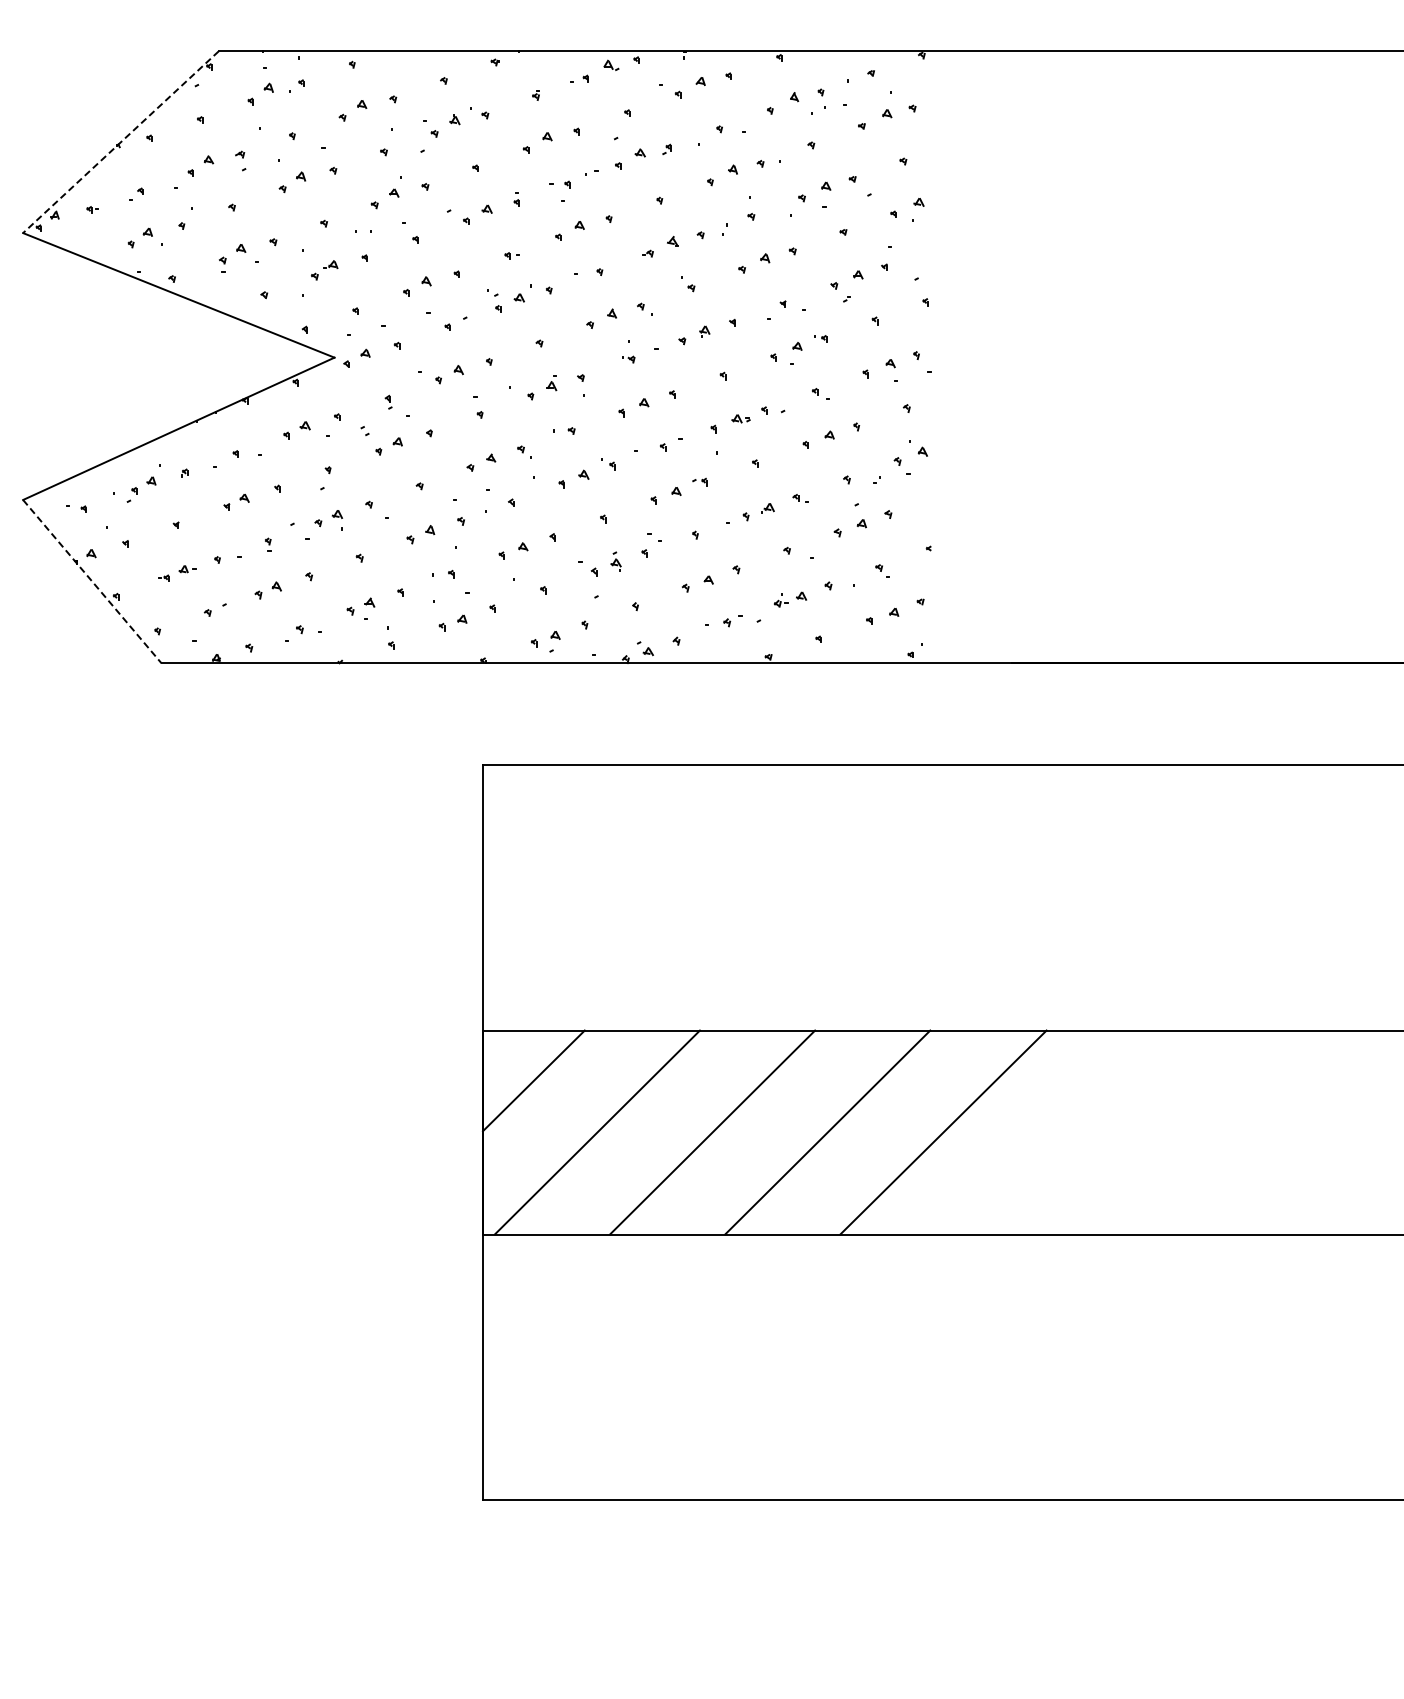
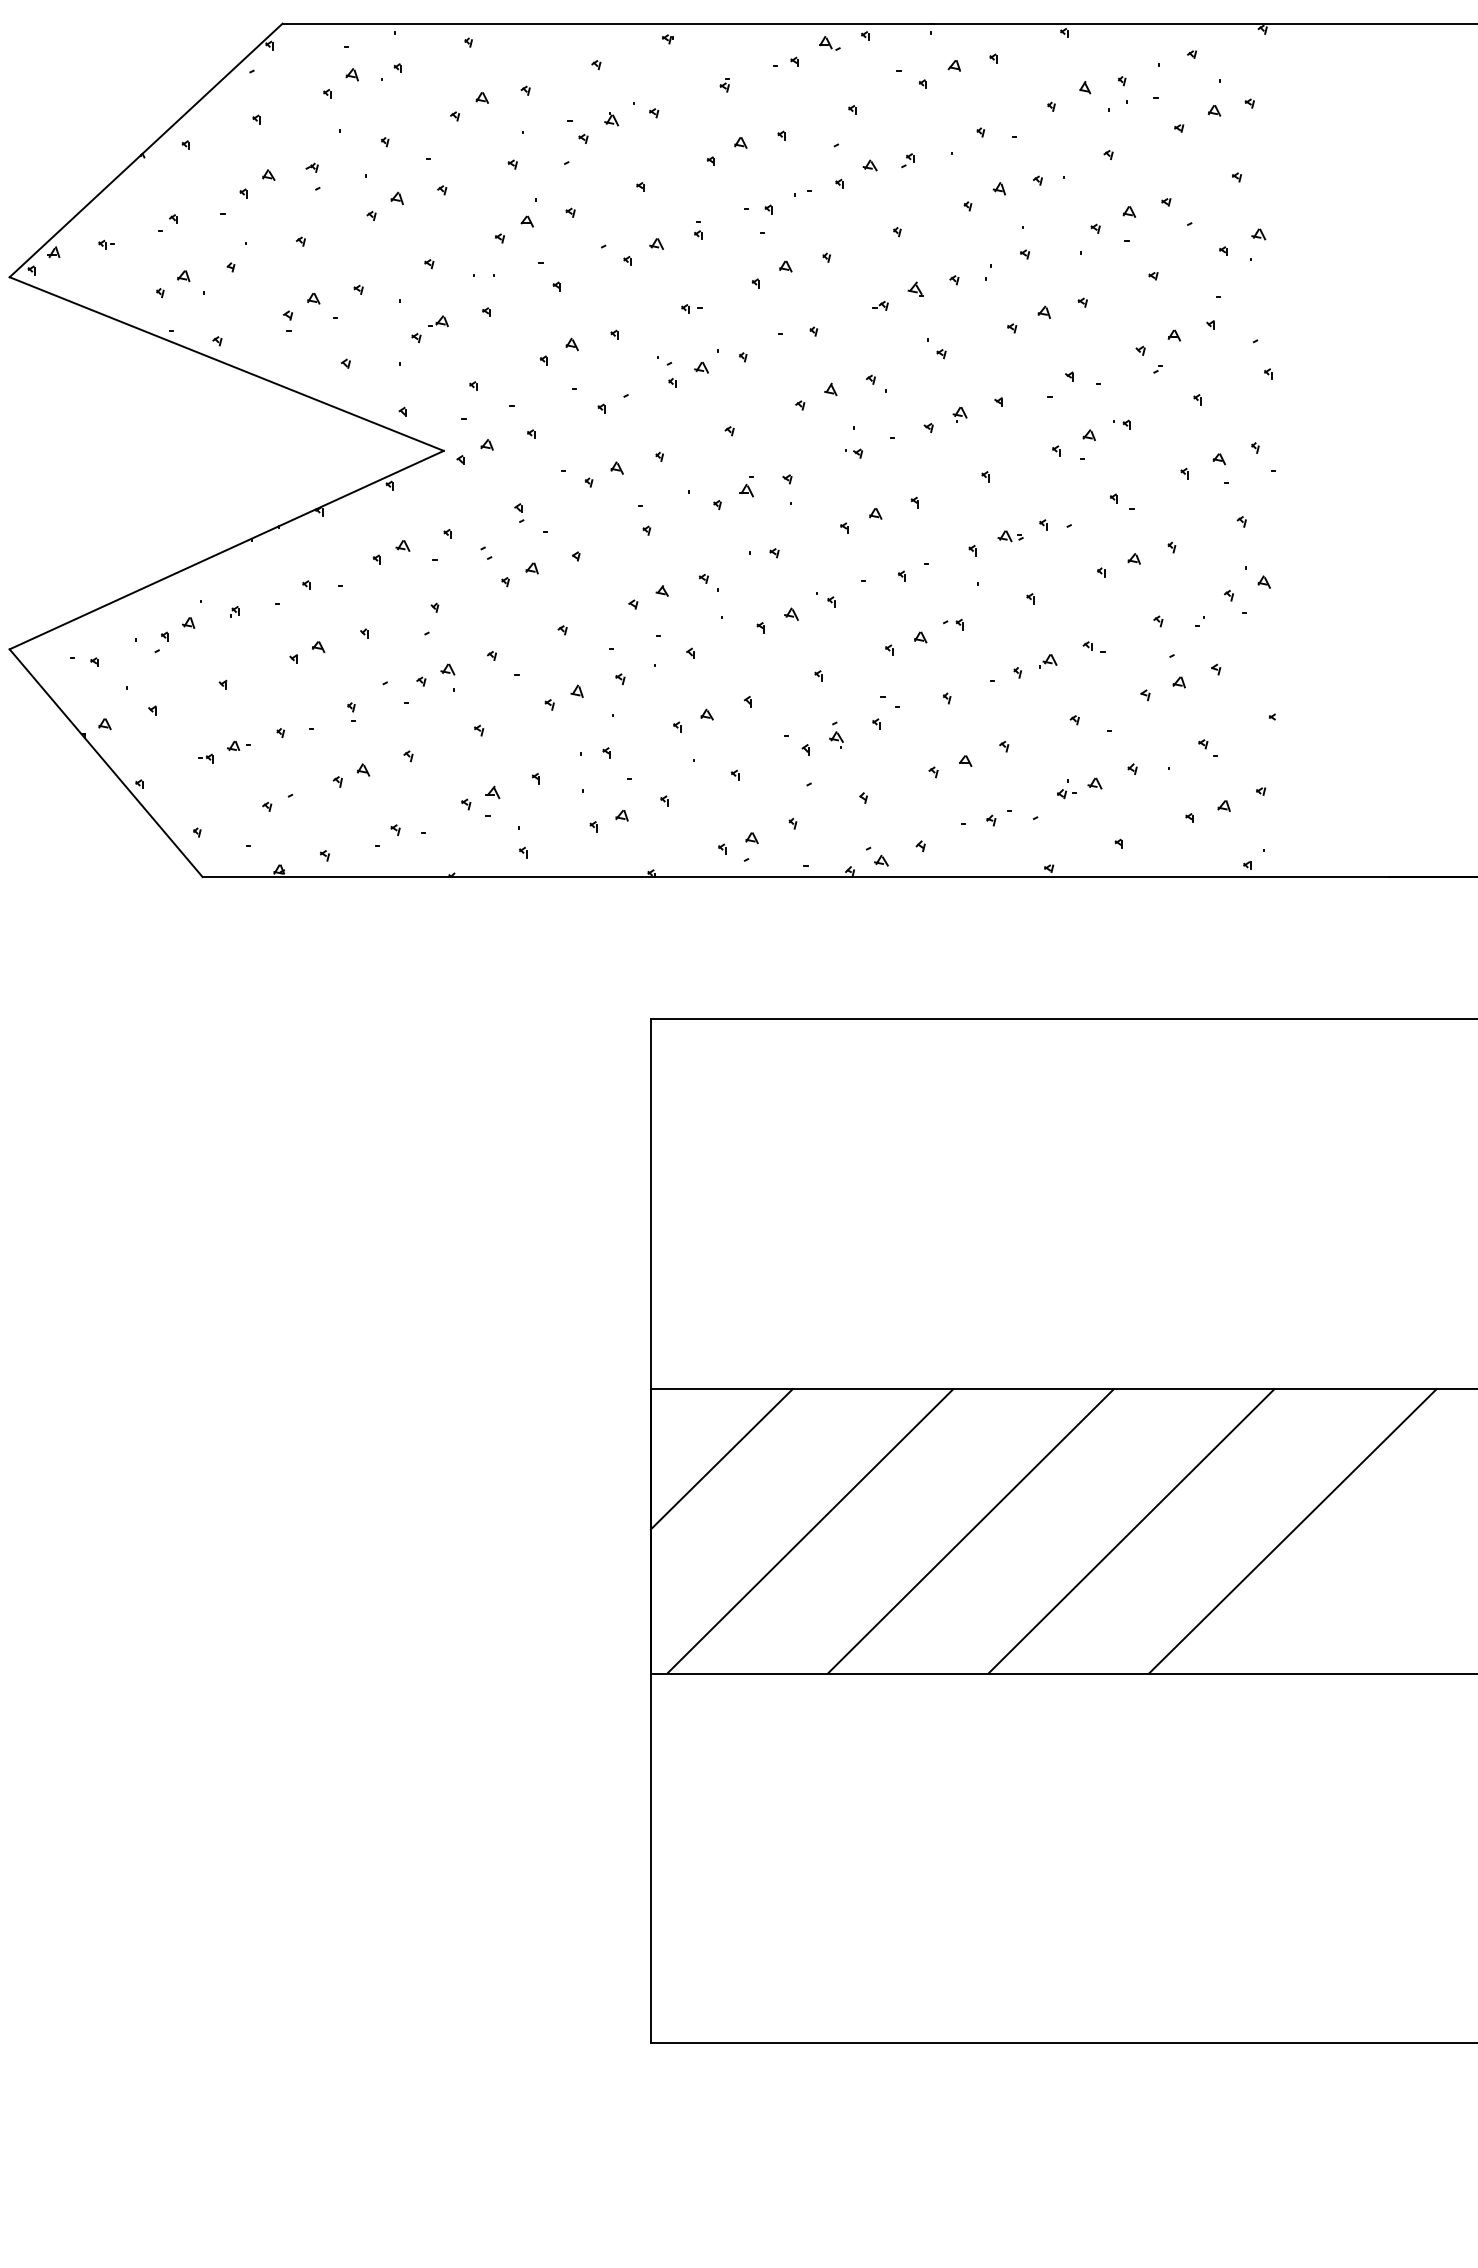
line: (121, 142) -> (146, 150), dashed -> solid
line: (92, 582) -> (106, 764), dashed -> solid

